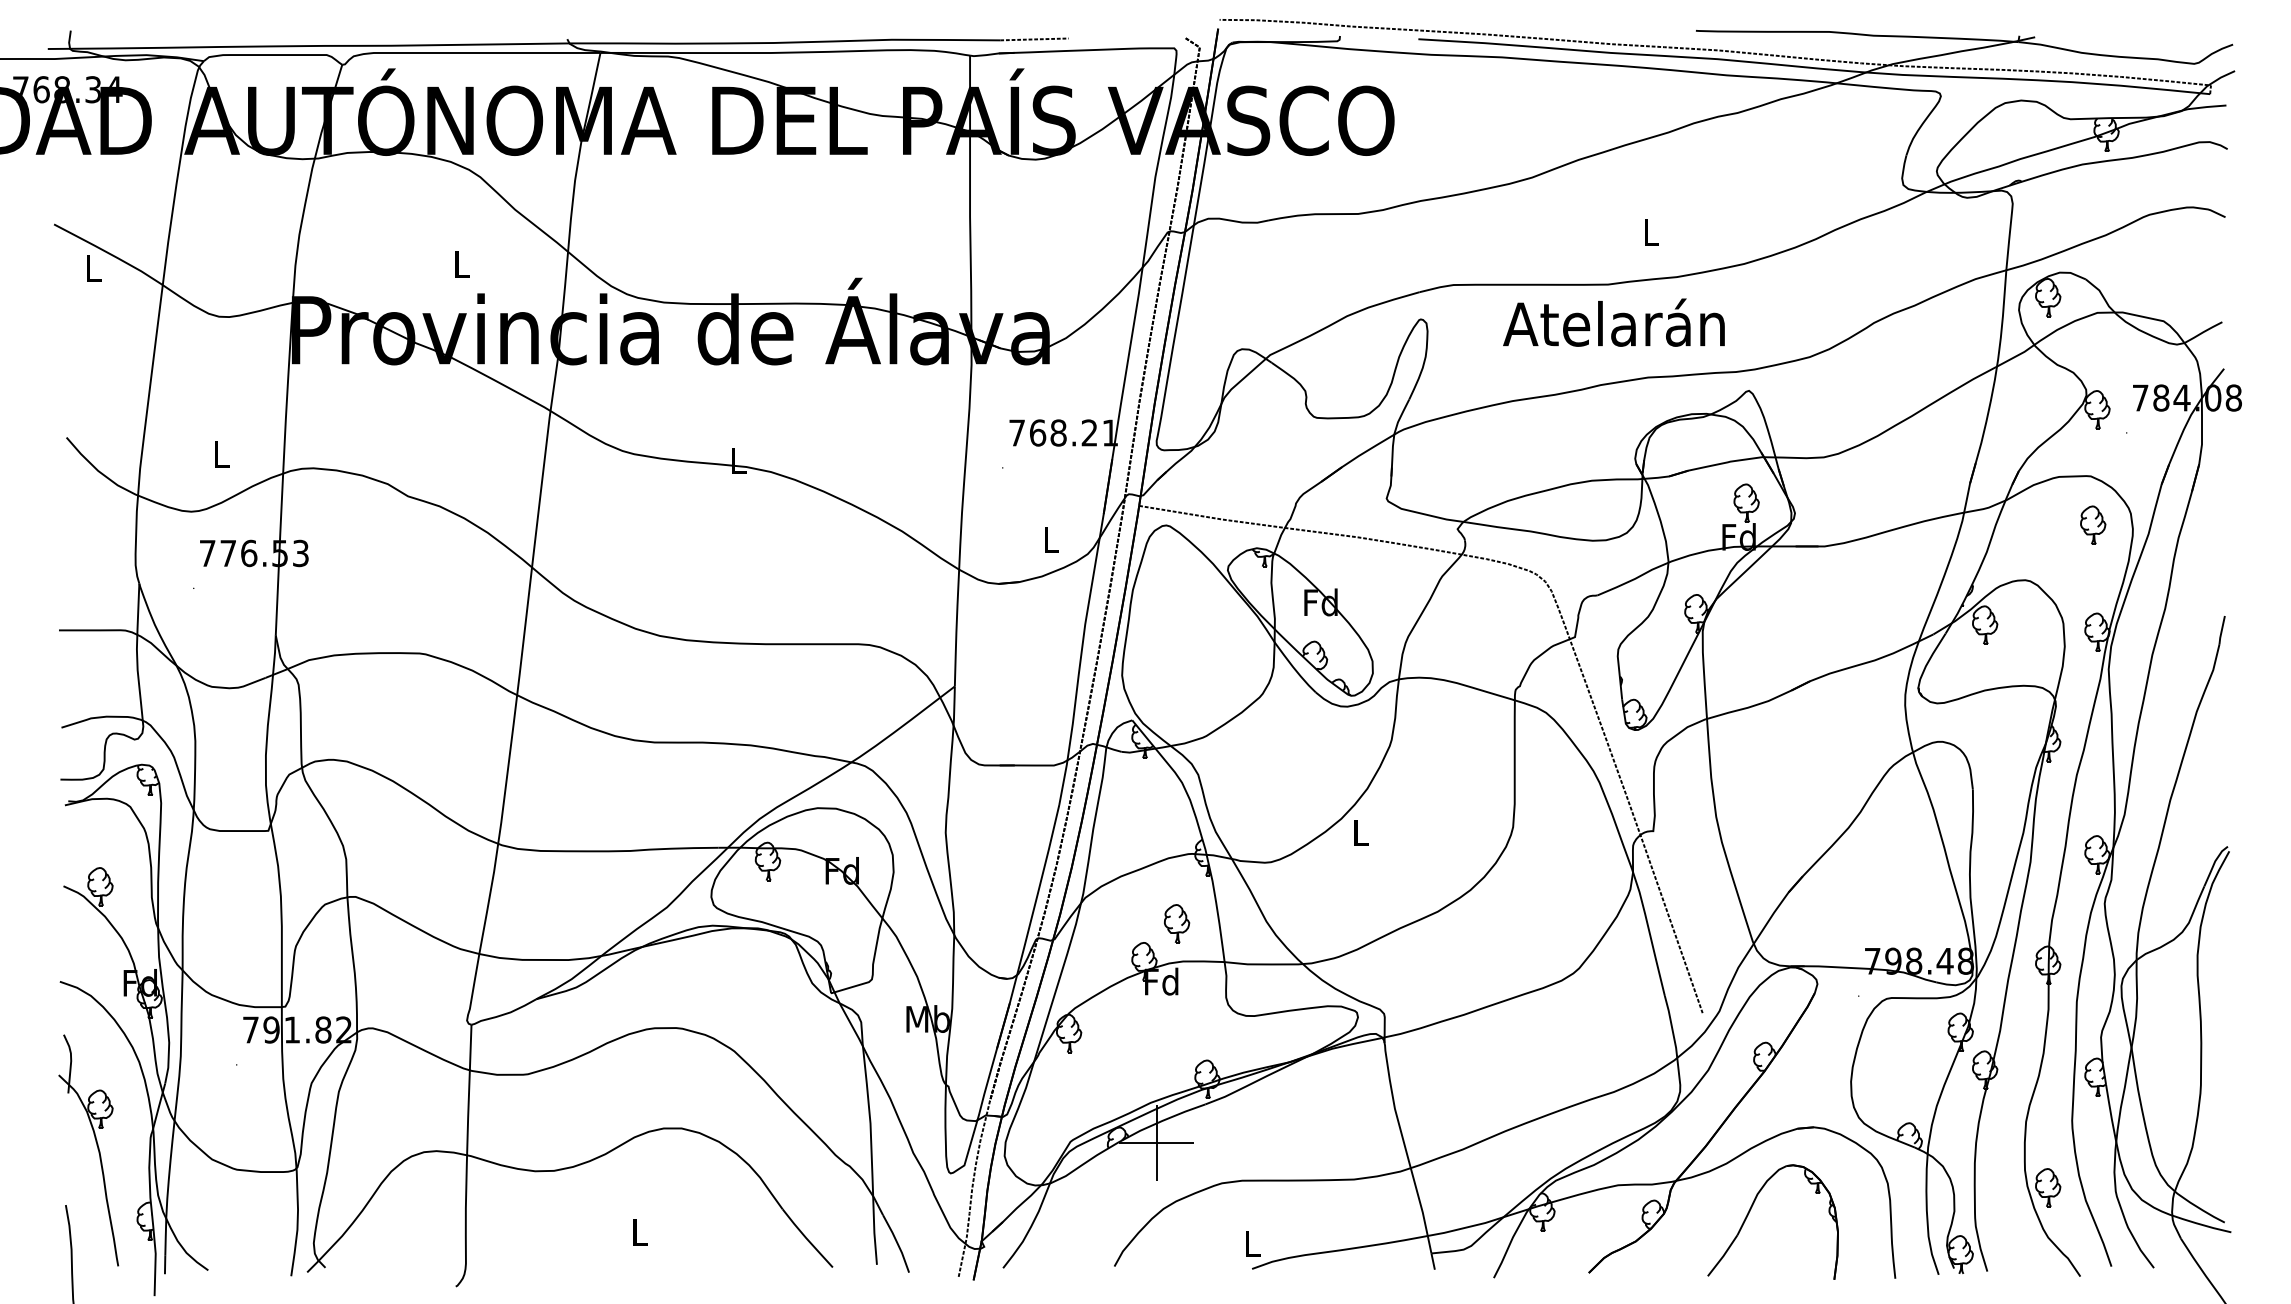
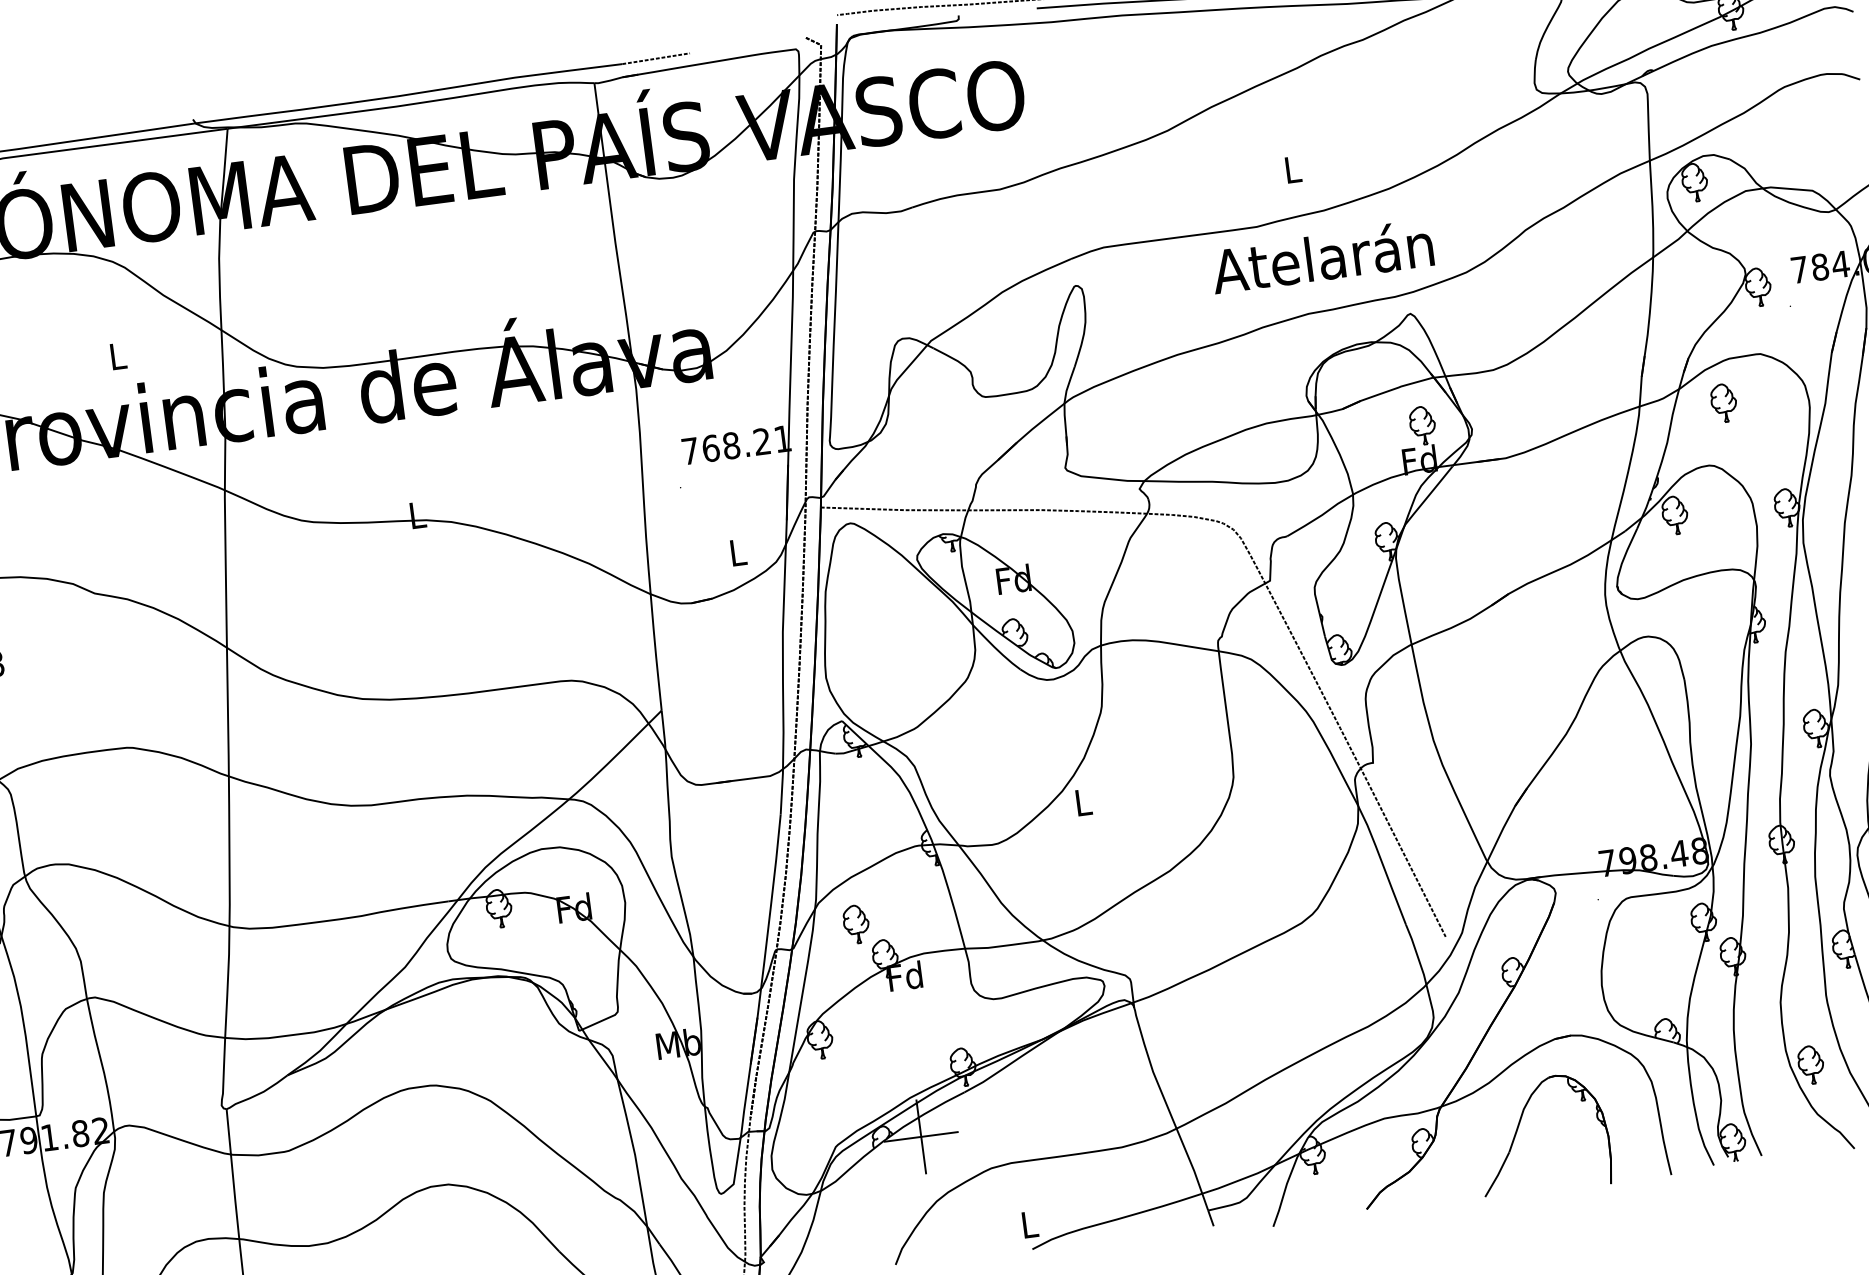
text: (1613, 322) -> (1321, 256), moved
part: (2093, 524) -> (1724, 402), moved
part: (1177, 923) -> (856, 923), moved

